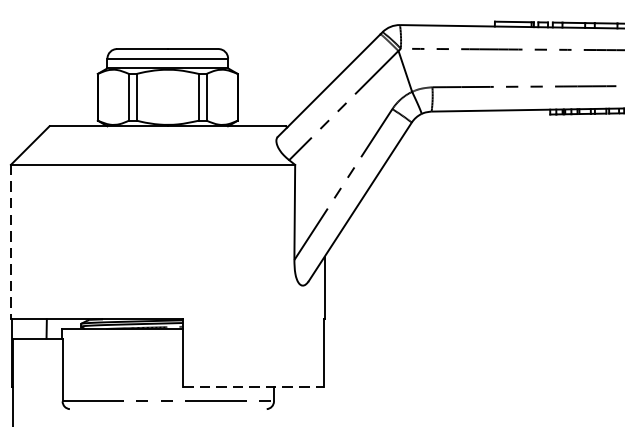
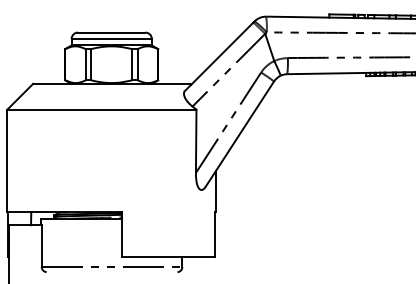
line: (11, 242) -> (7, 161), dashed -> solid
line: (253, 387) -> (168, 257), dashed -> solid

